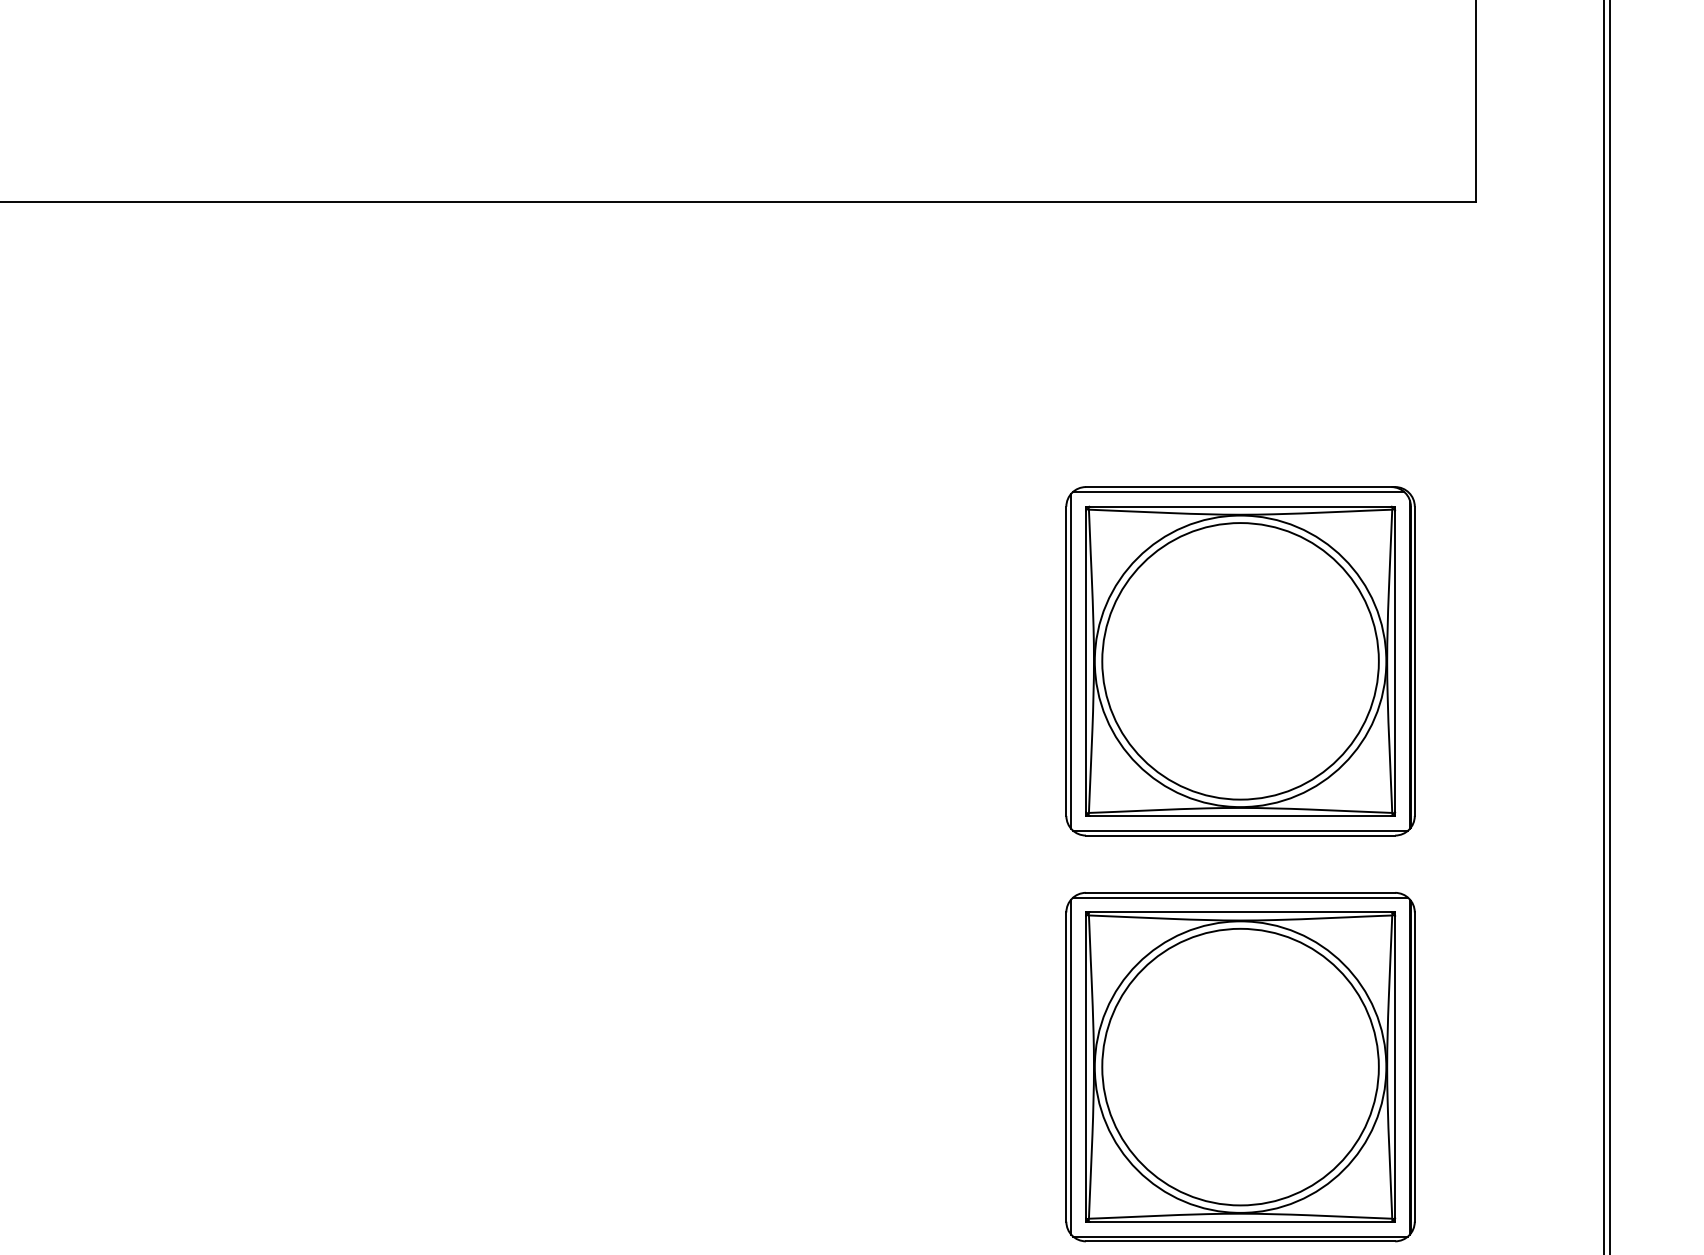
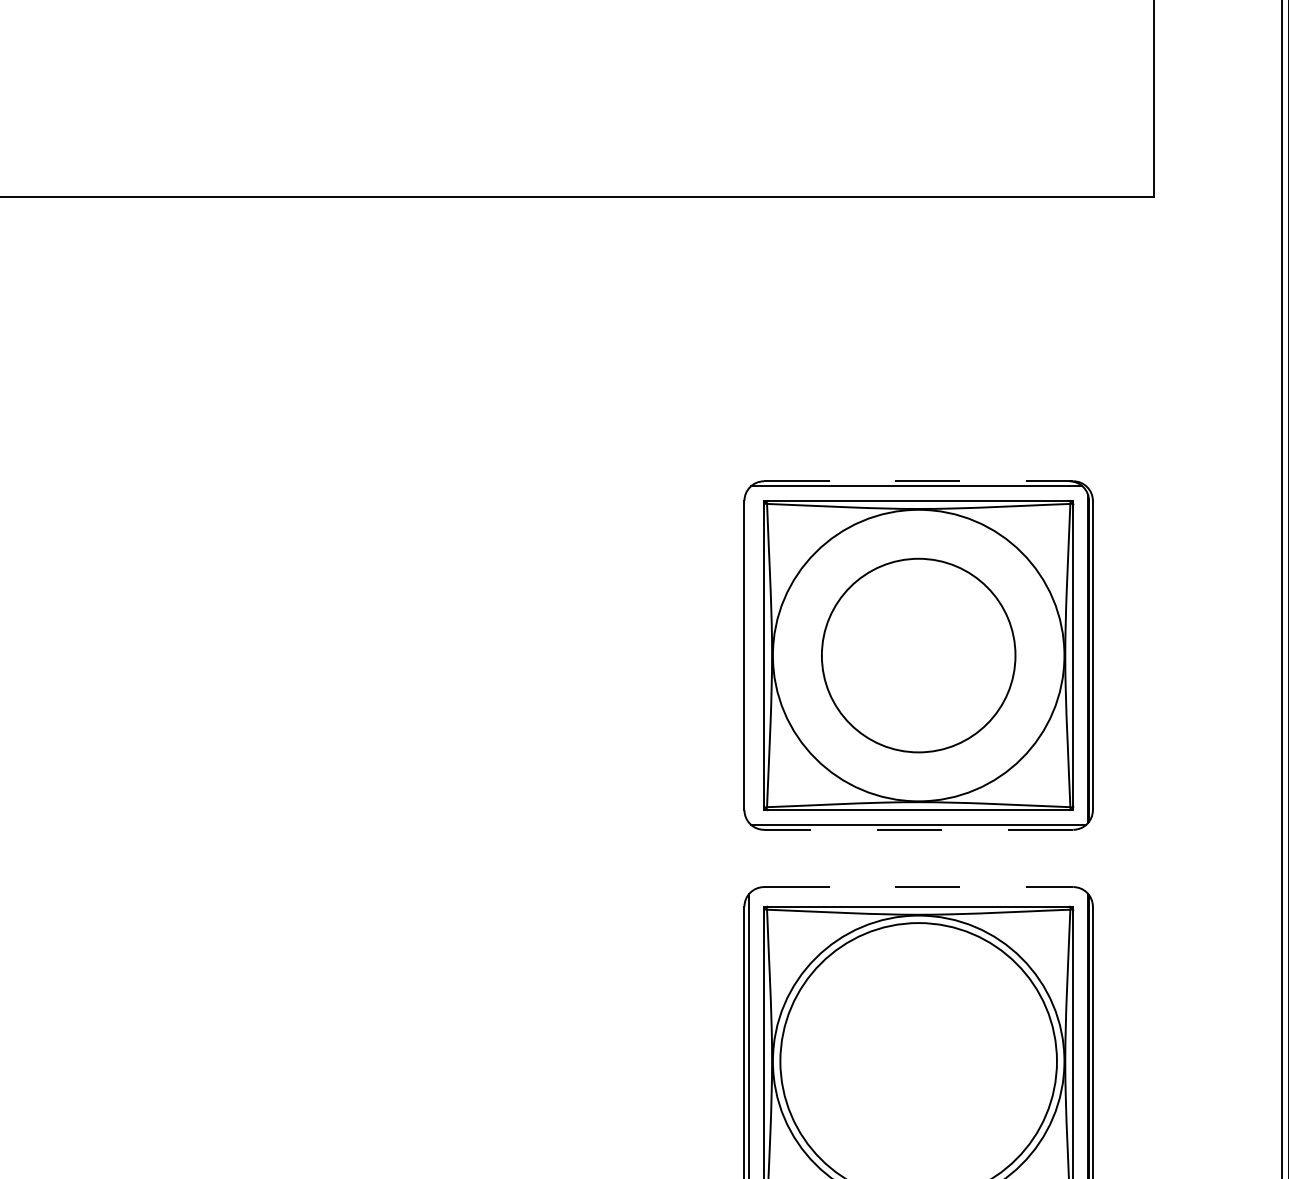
line: (1240, 487) -> (918, 481), solid -> dashed
line: (1071, 660) -> (749, 654), removed
circle: (1240, 661) -> (918, 655), size x0.7
line: (1240, 835) -> (918, 829), solid -> dashed
line: (1240, 892) -> (918, 886), solid -> dashed
line: (1240, 897) -> (918, 891), removed

